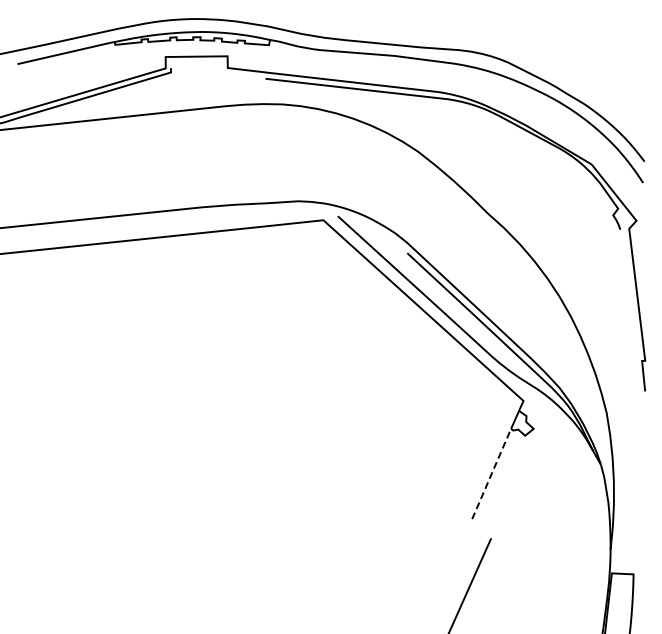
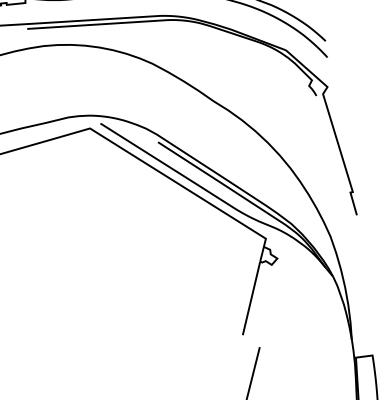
line: (491, 474) -> (251, 298), dashed -> solid

